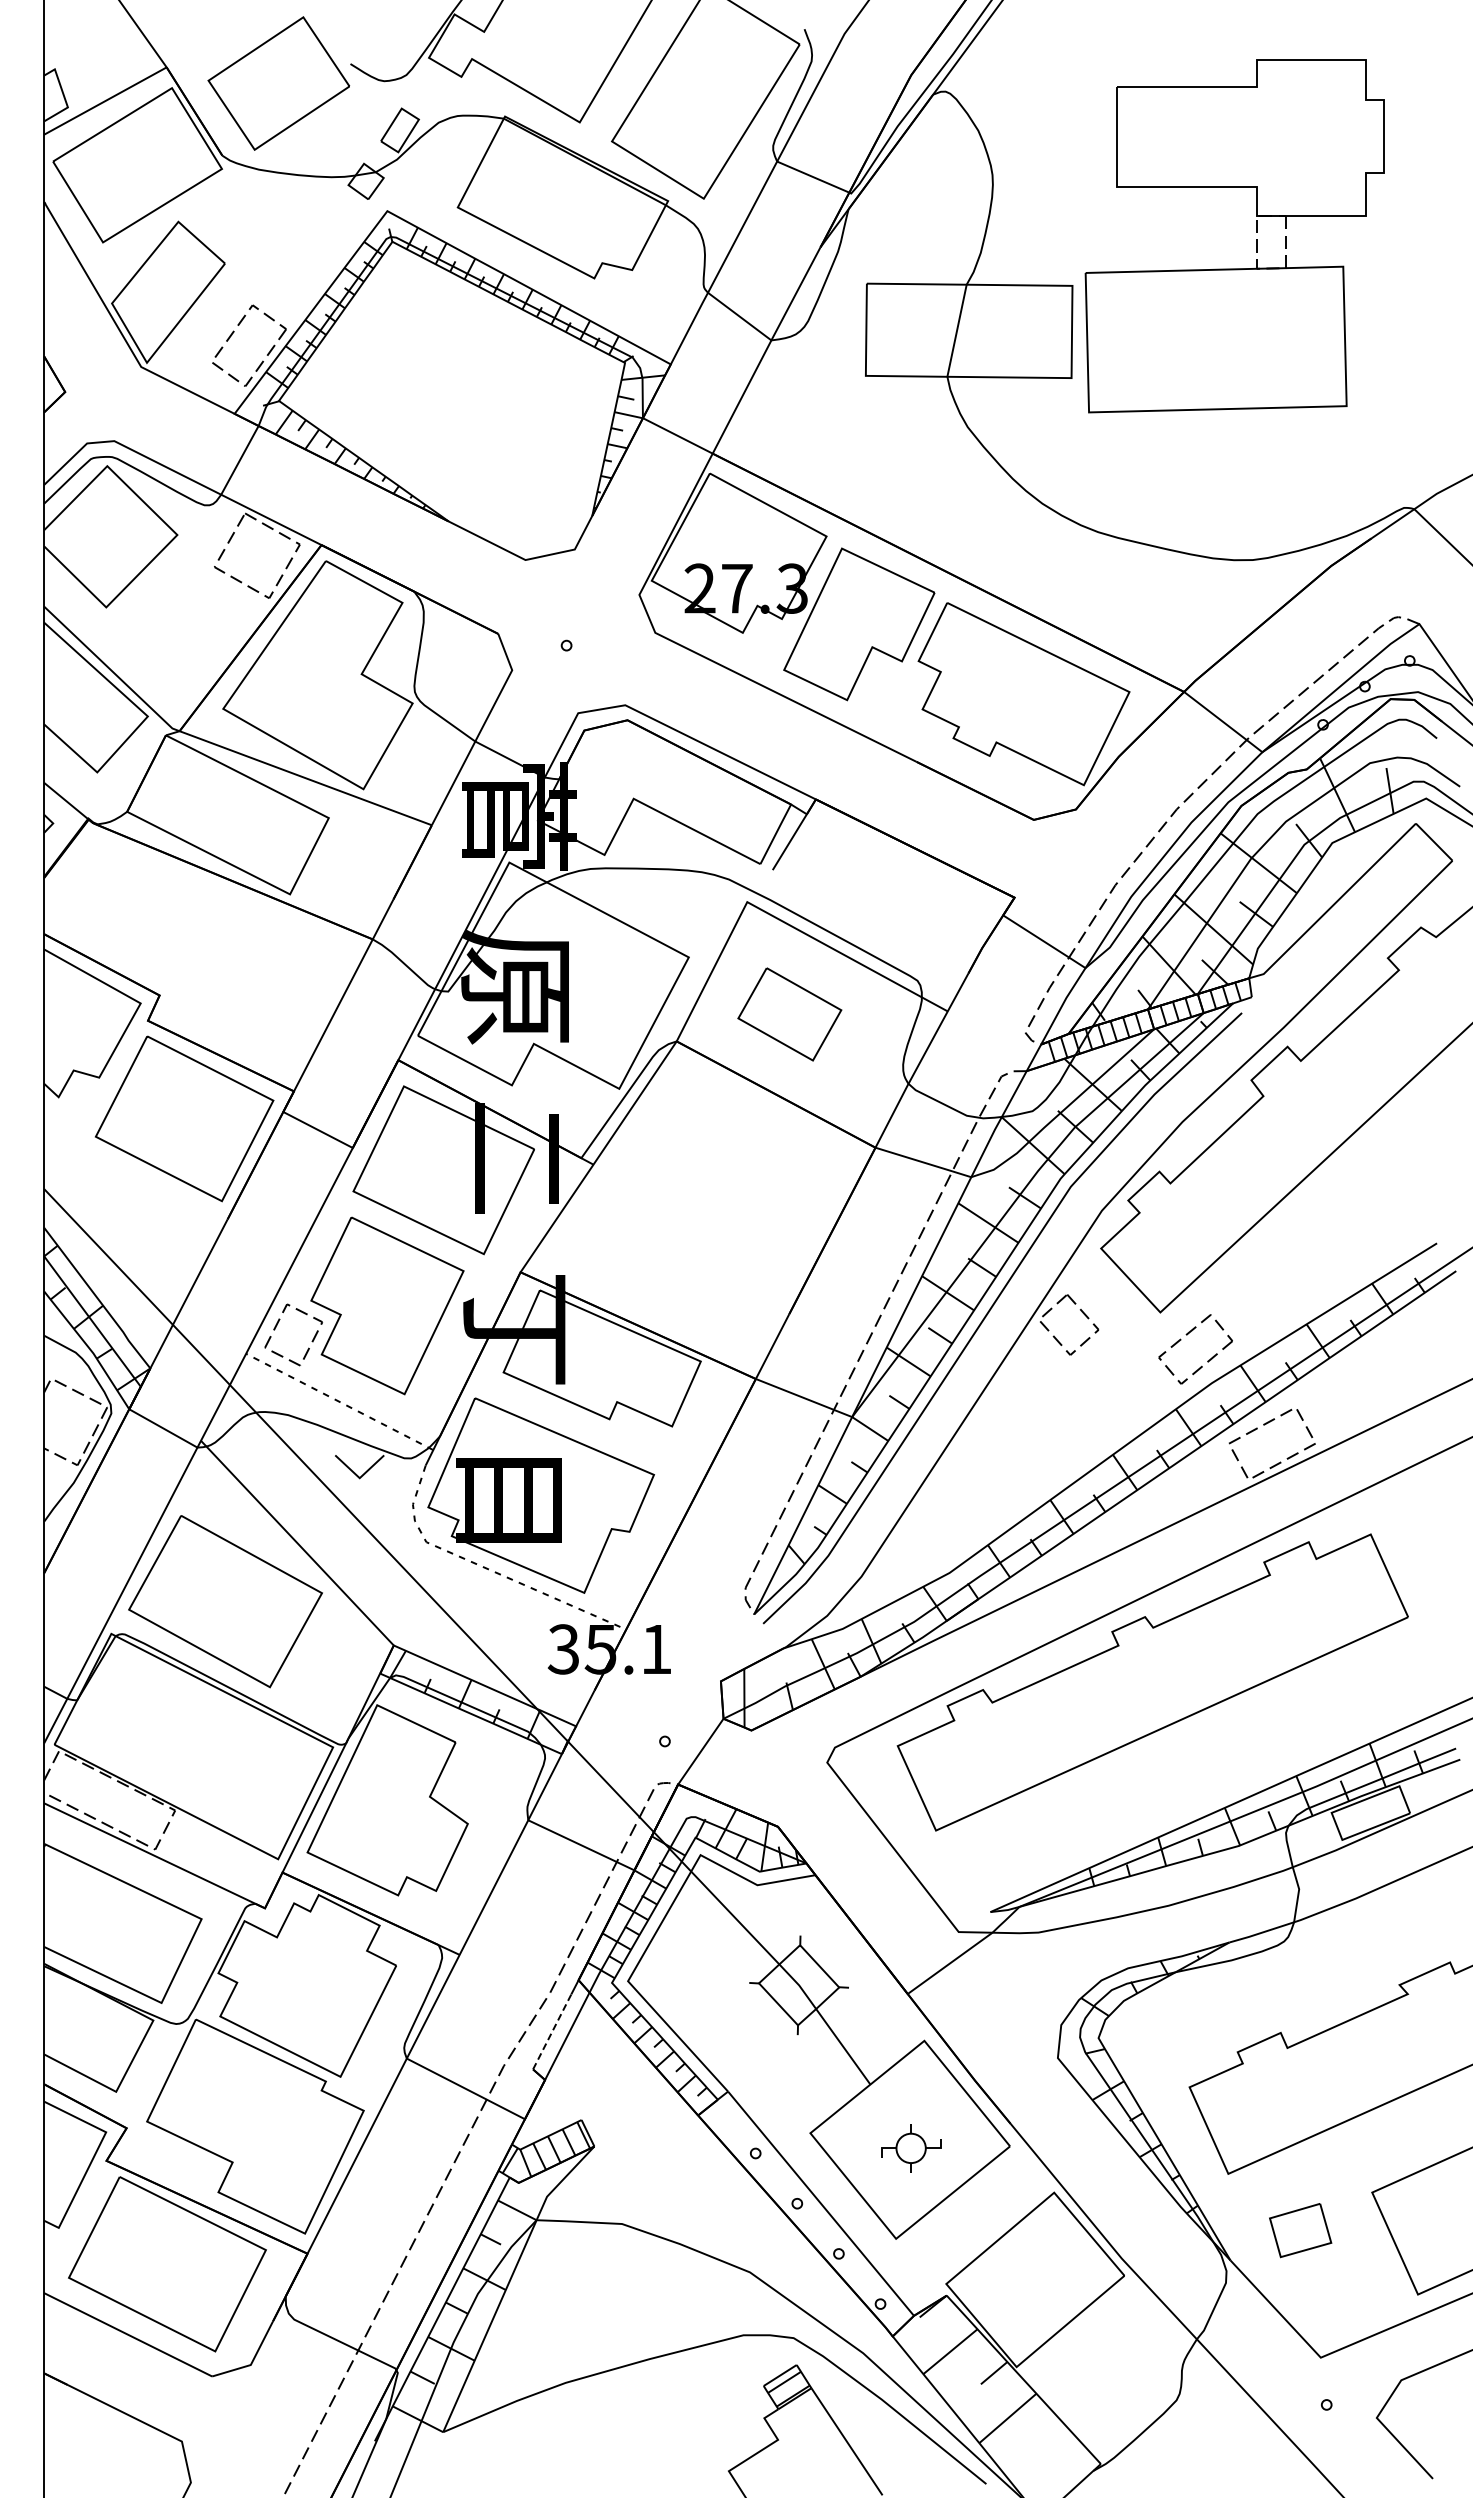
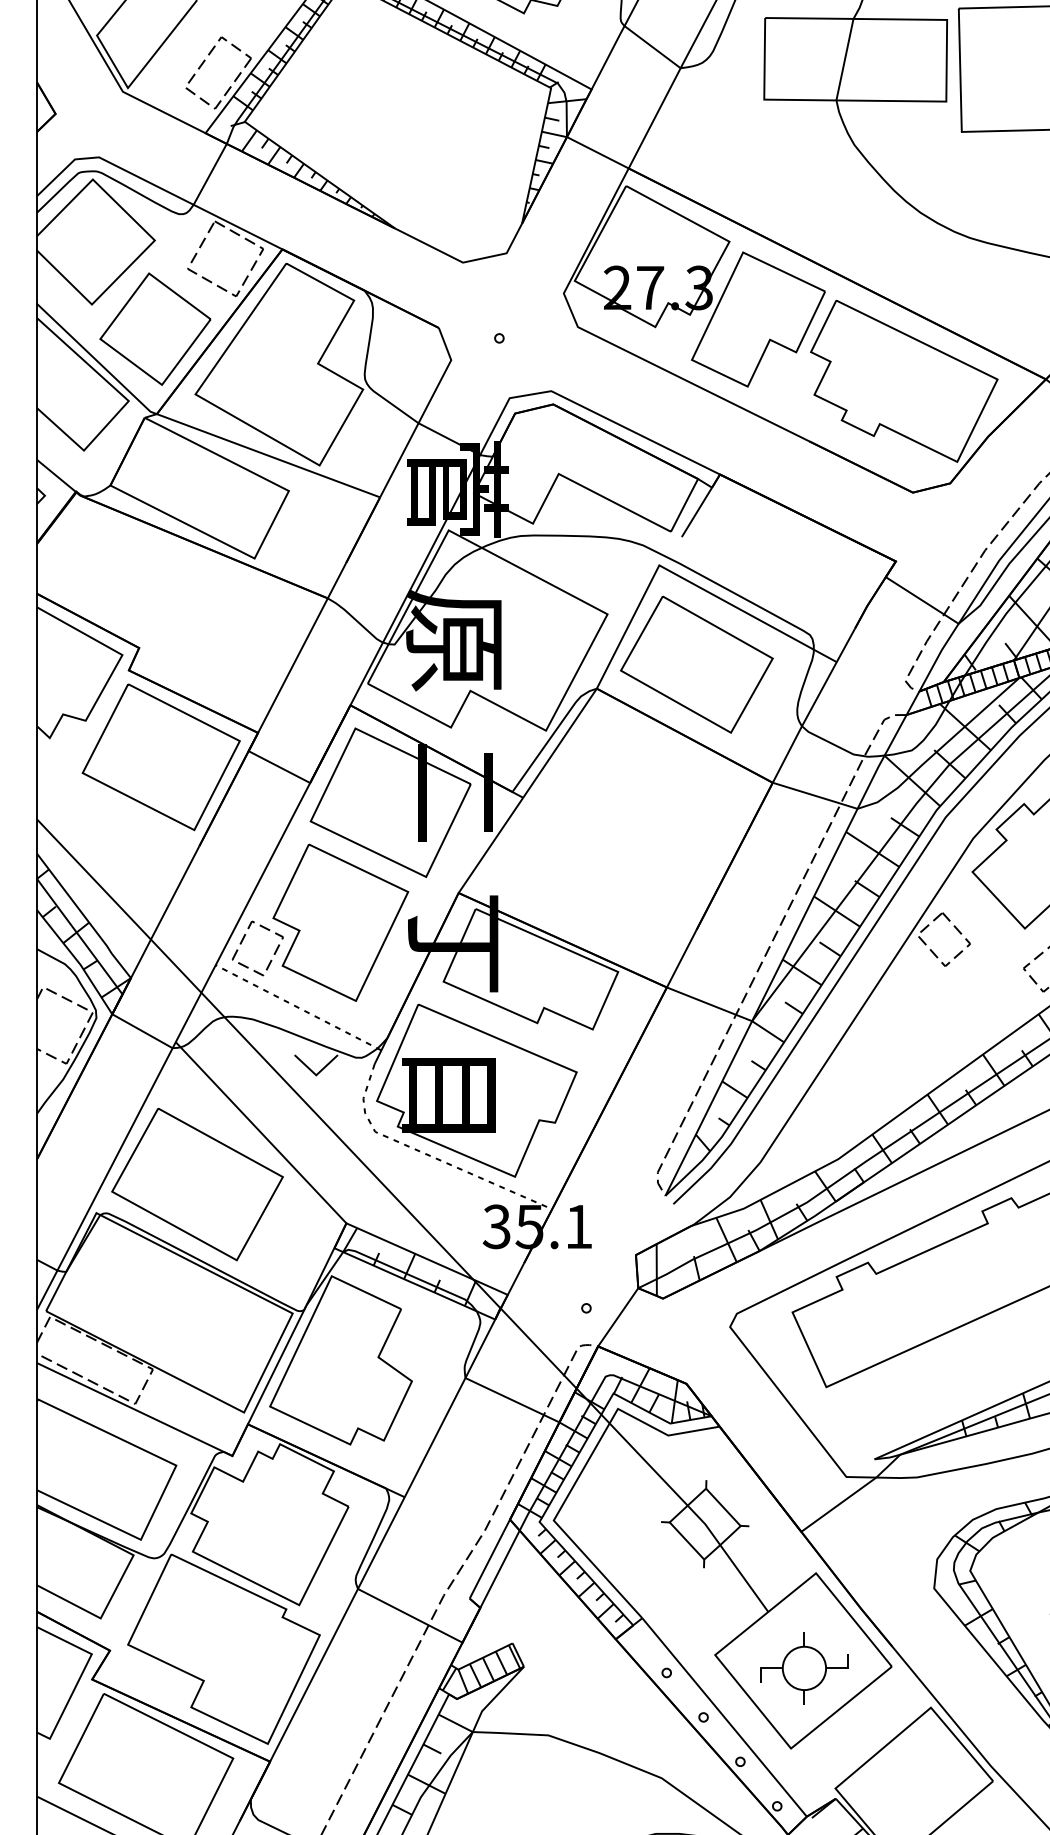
part: (177, 635) -> (154, 329), added
part: (789, 1014) -> (696, 664), size x1.67
line: (552, 2031) -> (486, 1565), dashed -> solid
part: (910, 2148) -> (803, 1668), size x1.67

